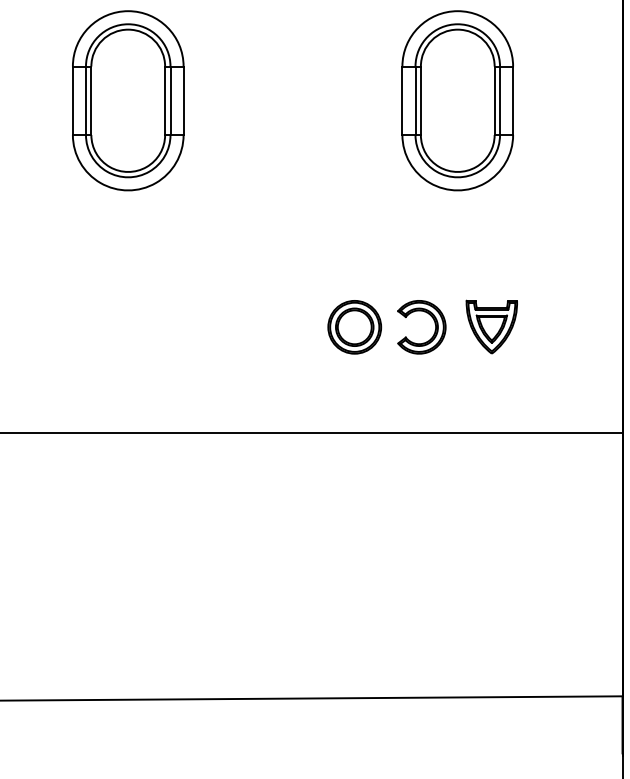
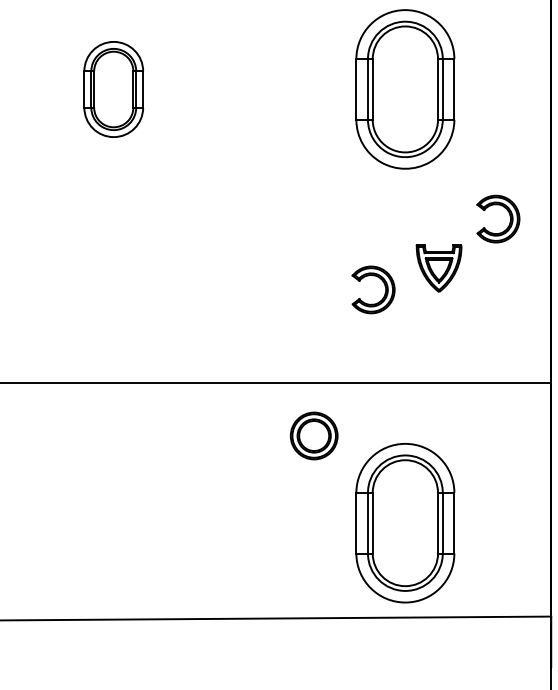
part: (128, 100) -> (113, 89), size x0.6
part: (575, 244) -> (509, 216), added
part: (491, 326) -> (438, 267), moved
part: (354, 327) -> (313, 436), moved
part: (457, 590) -> (405, 522), added

